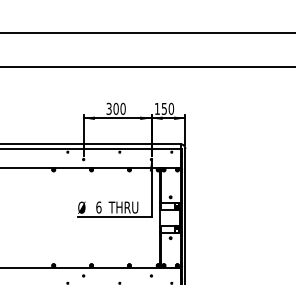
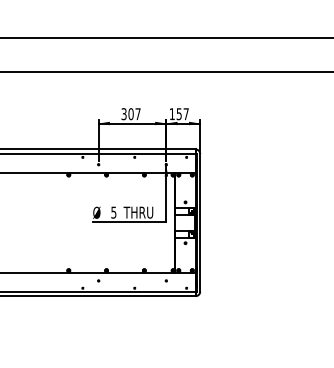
text: (122, 109) -> (137, 114), 300 -> 307
text: (170, 109) -> (185, 114), 150 -> 157
text: (98, 207) -> (113, 212), 6 -> 5

